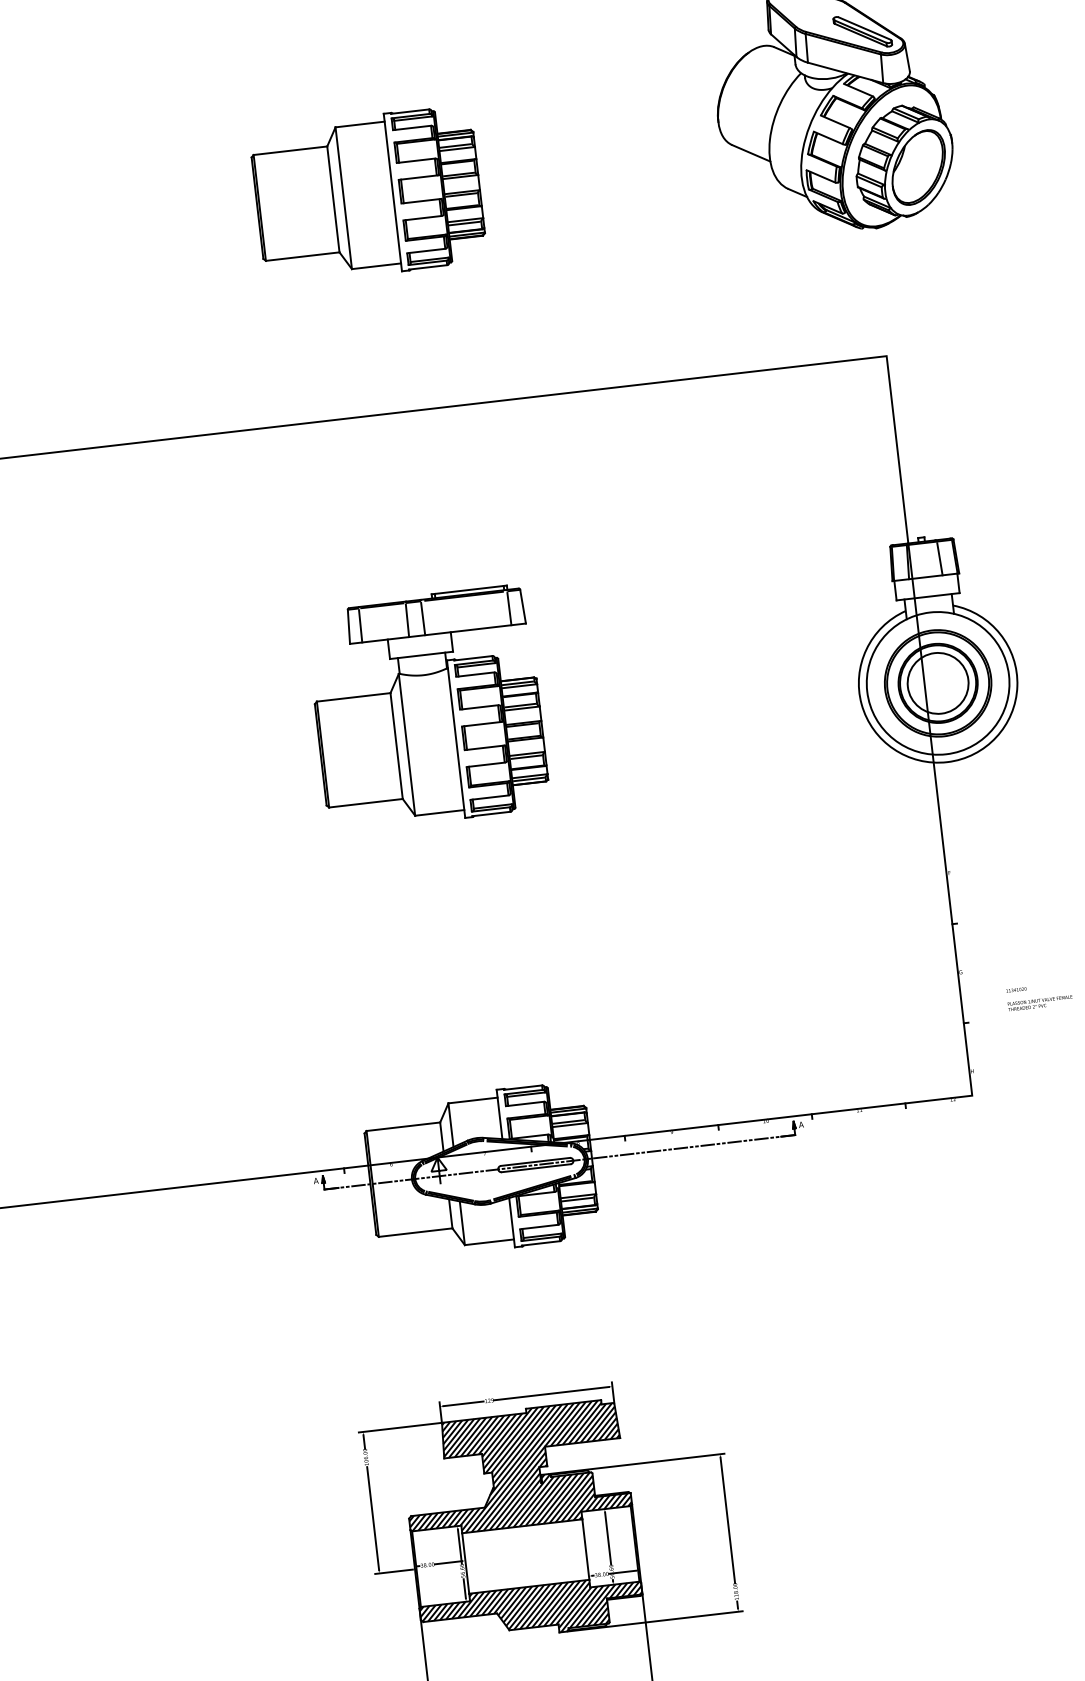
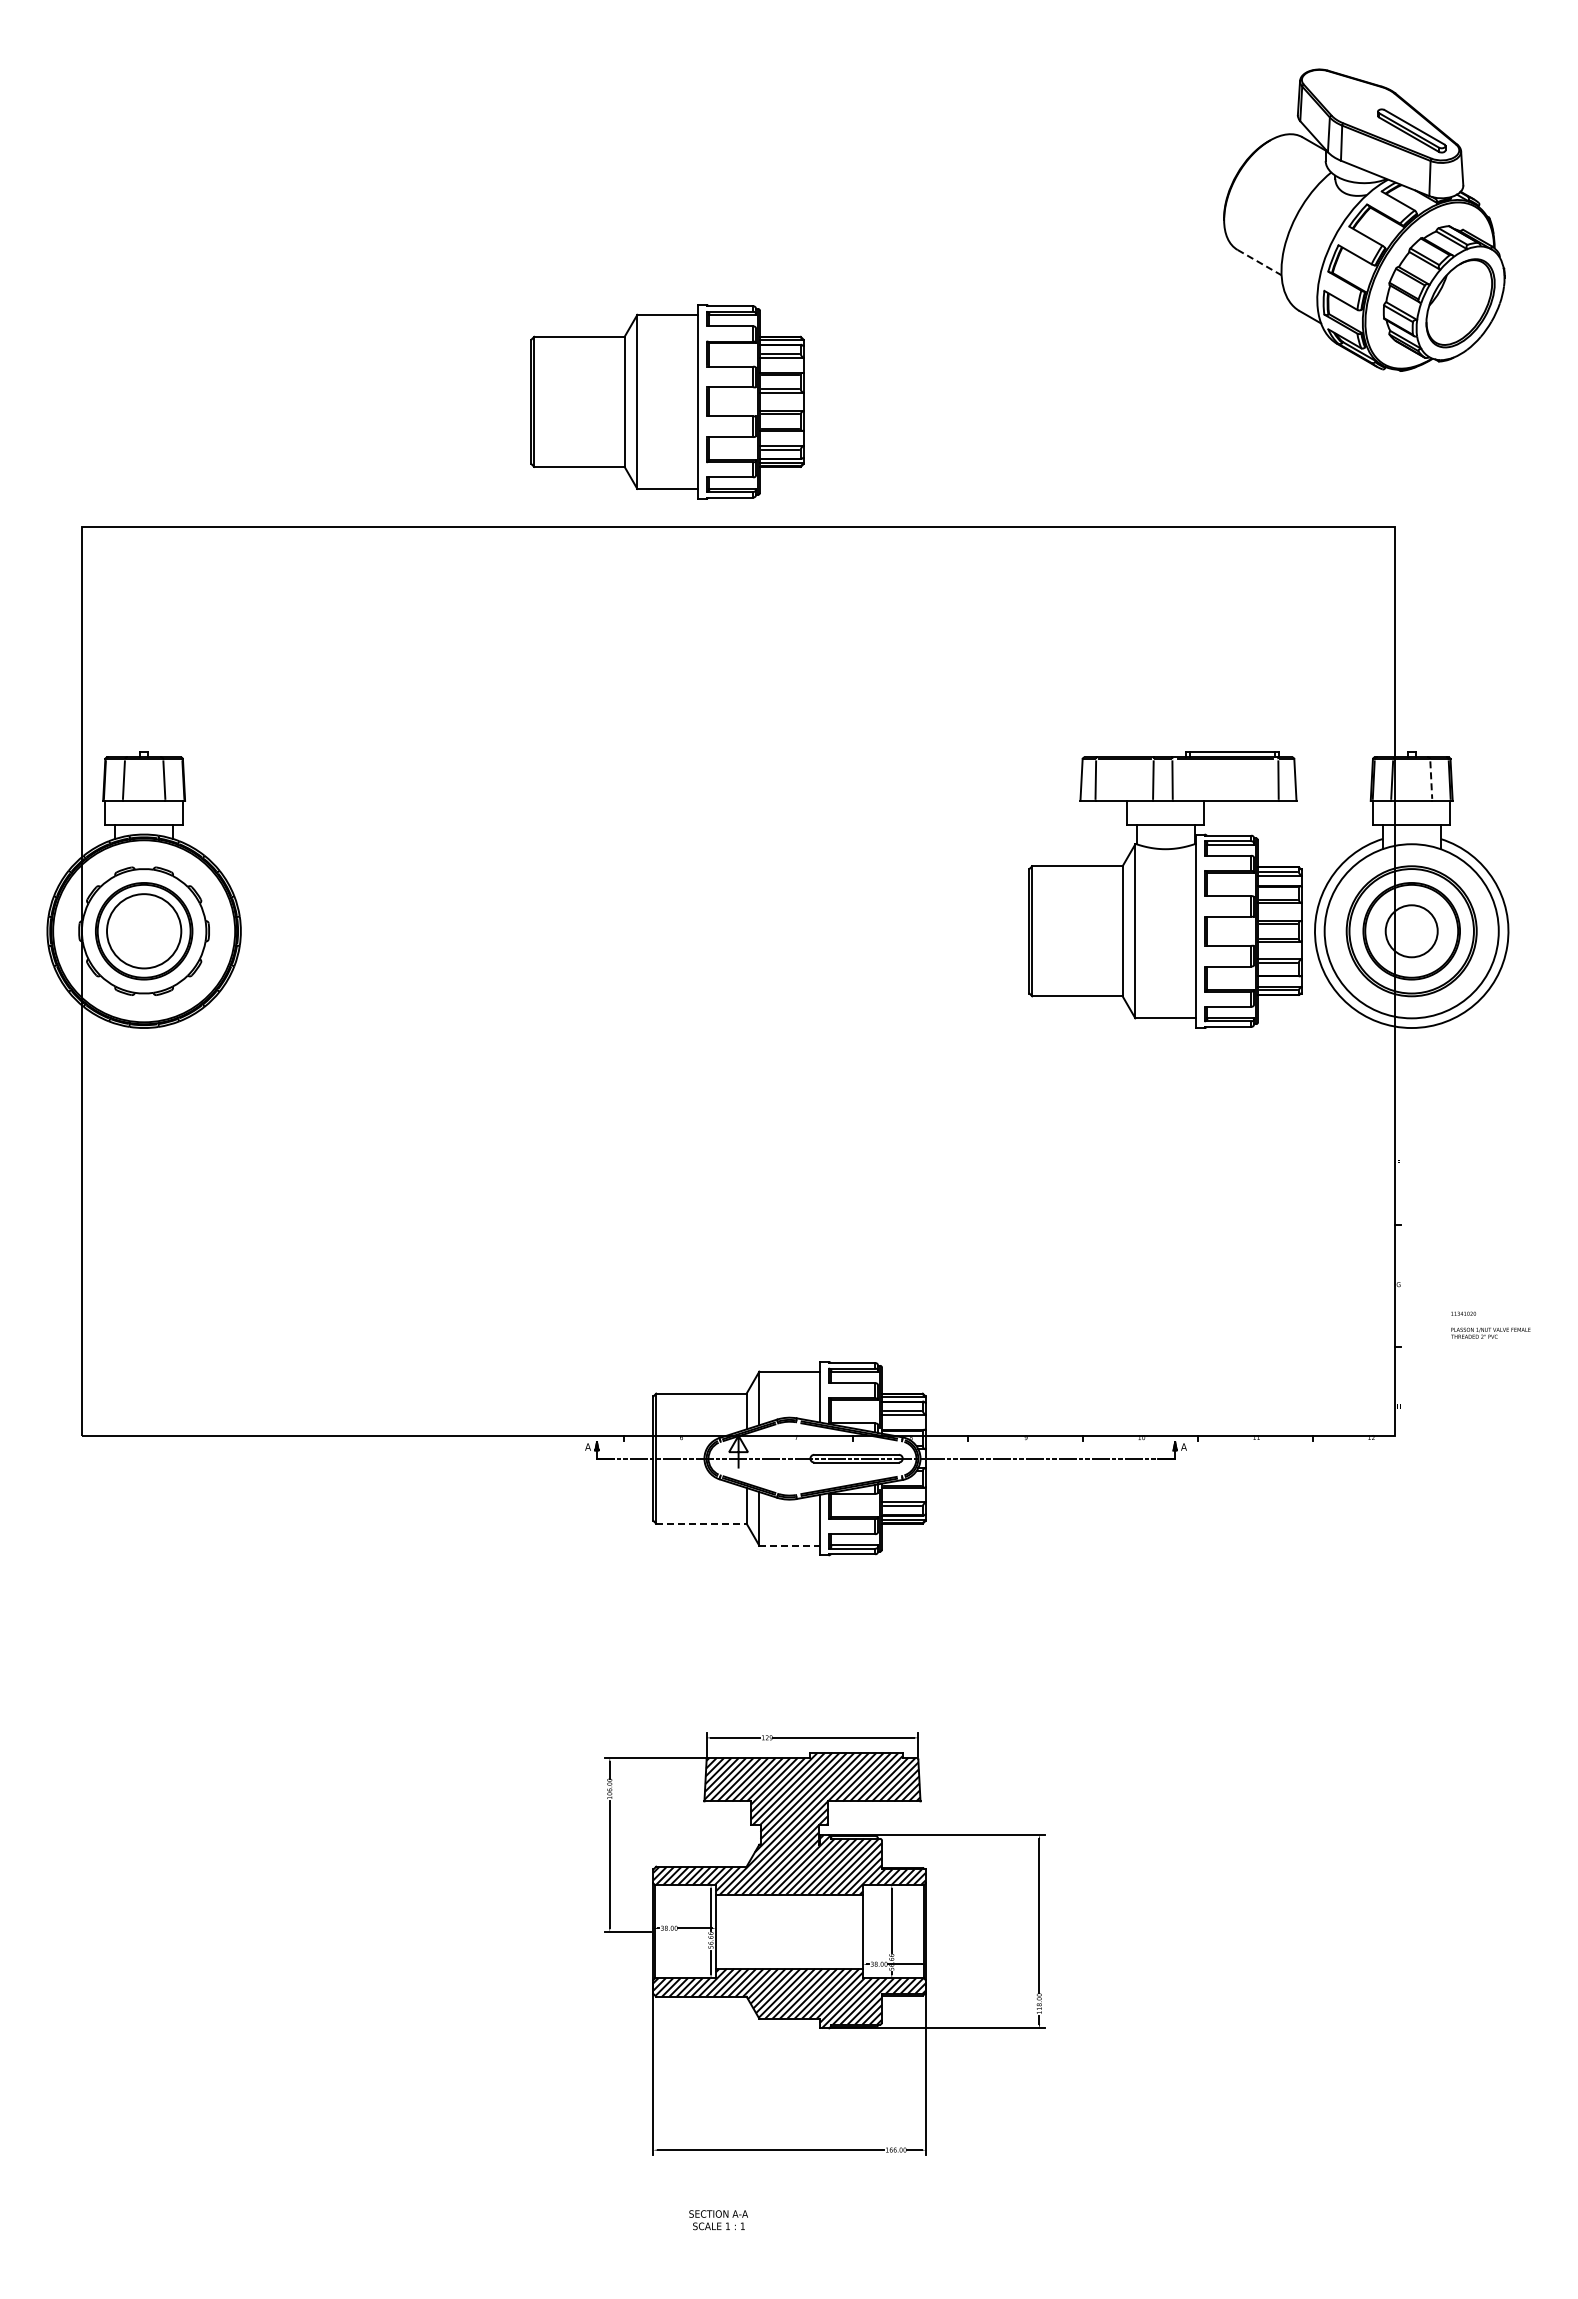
line: (752, 153) -> (1260, 262), solid -> dashed
part: (368, 195) -> (667, 401), moved
line: (940, 558) -> (1431, 780), solid -> dashed
circle: (937, 683) -> (1411, 931), size x0.7
part: (427, 707) -> (1165, 889), moved
line: (415, 1232) -> (701, 1523), solid -> dashed
line: (490, 1241) -> (790, 1545), solid -> dashed

